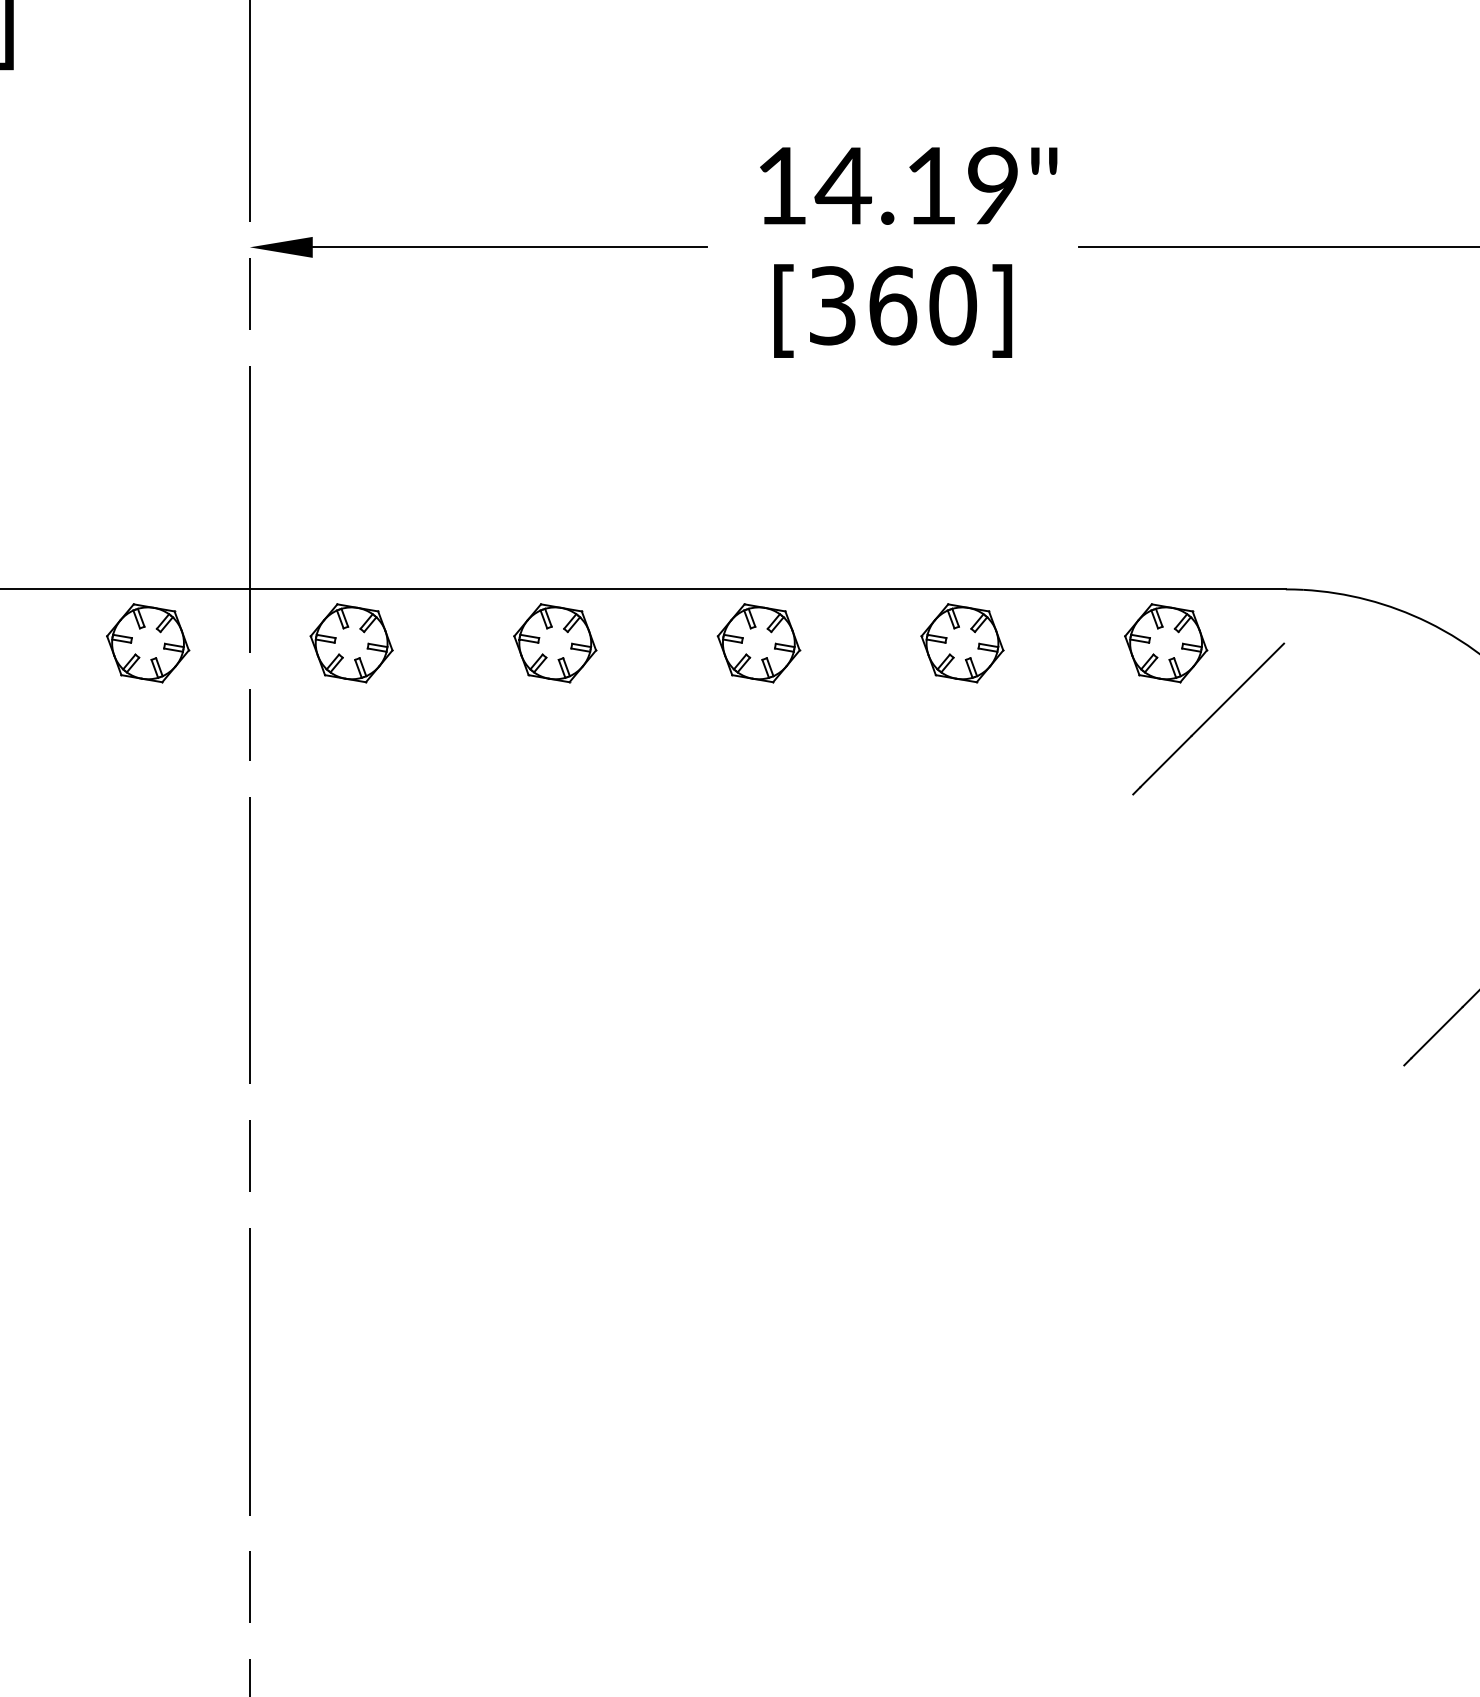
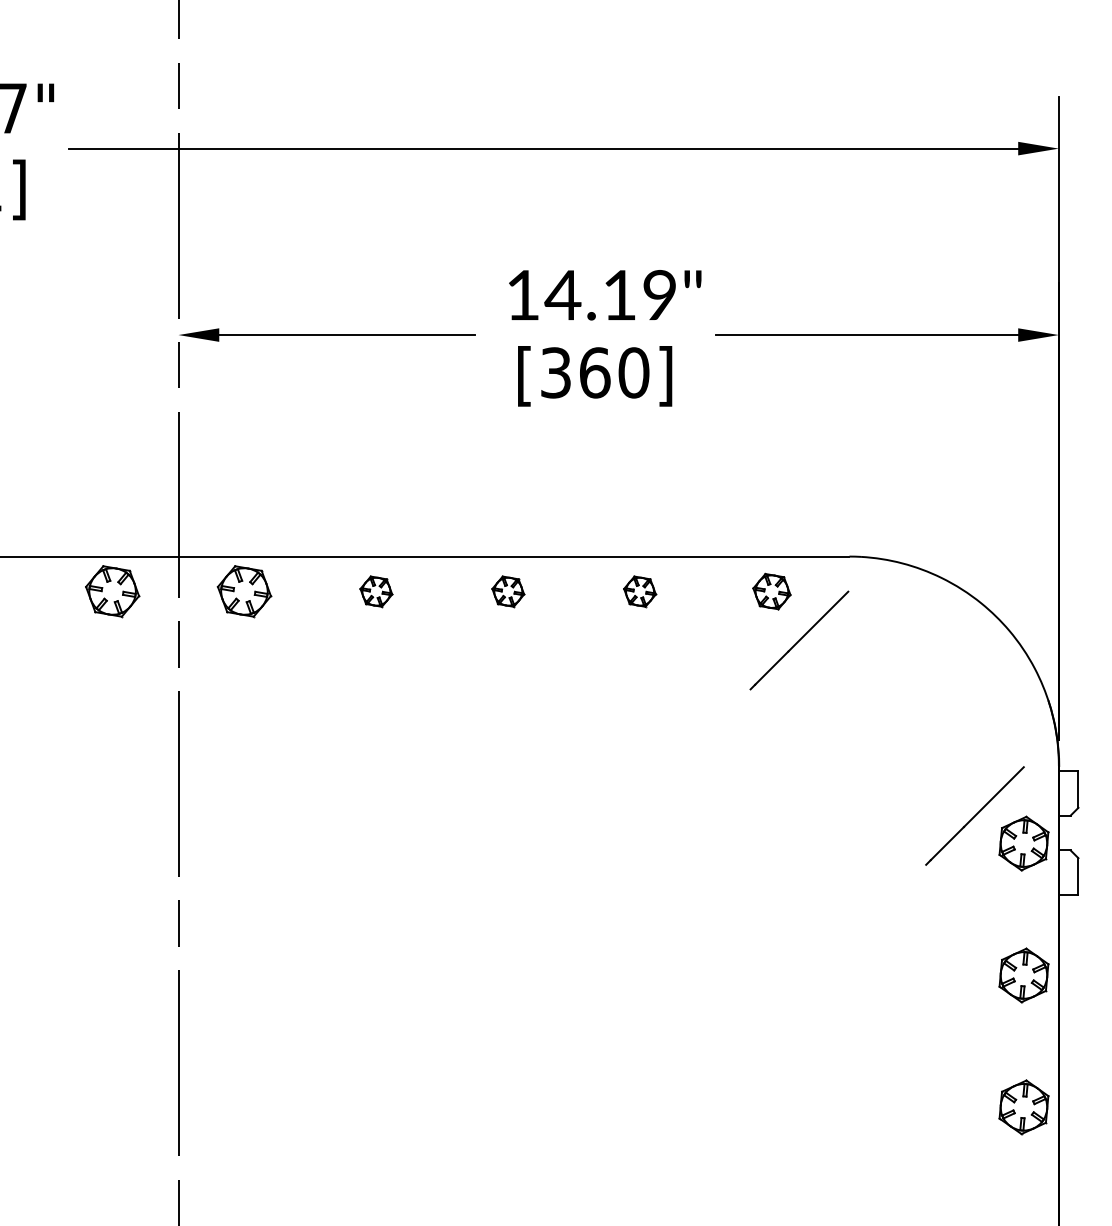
part: (555, 643) -> (376, 591), size x0.6
part: (759, 643) -> (508, 591), size x0.6
part: (961, 643) -> (639, 591), size x0.6
part: (1165, 643) -> (771, 591), size x0.7

